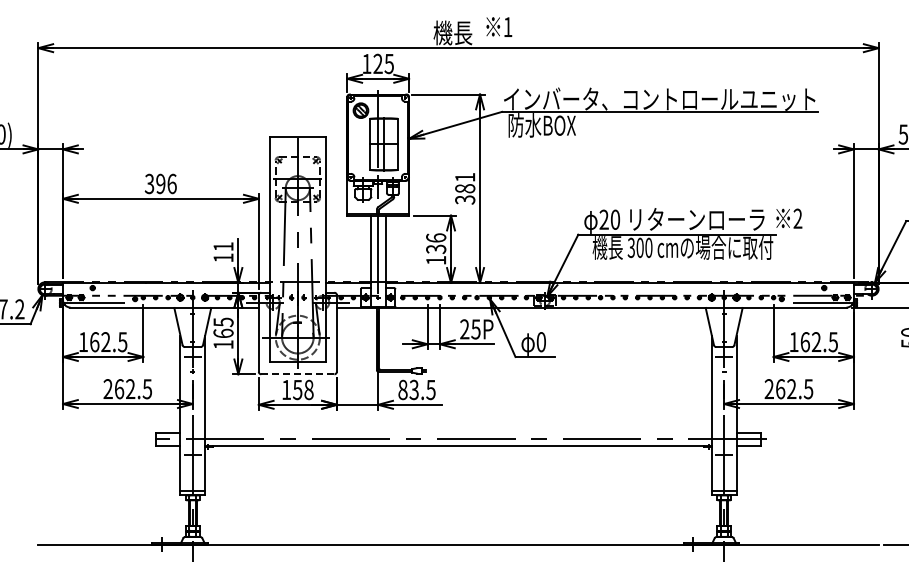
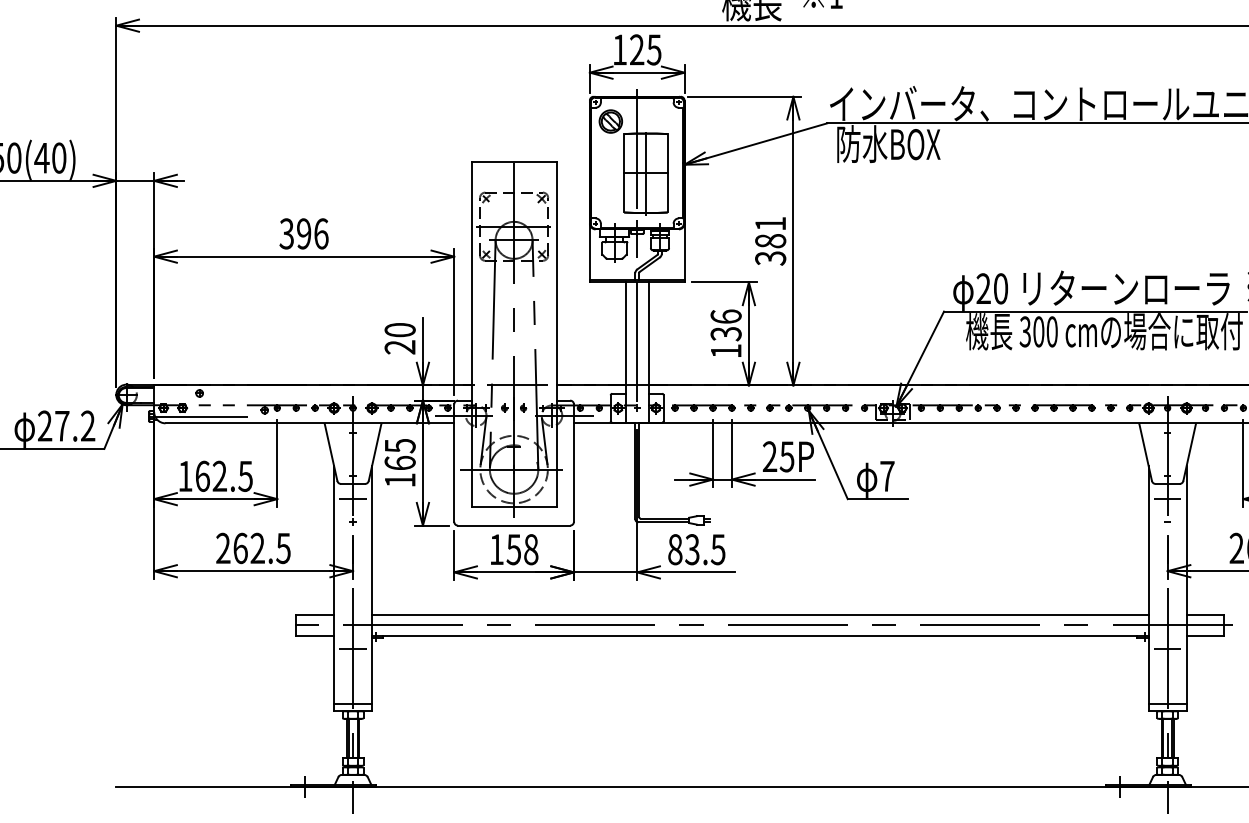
text: (223, 252) -> (400, 338), 11 -> 20
text: (540, 342) -> (886, 476), 0 -> 7
line: (297, 374) -> (513, 525), dashed -> solid
line: (458, 432) -> (760, 614), added

